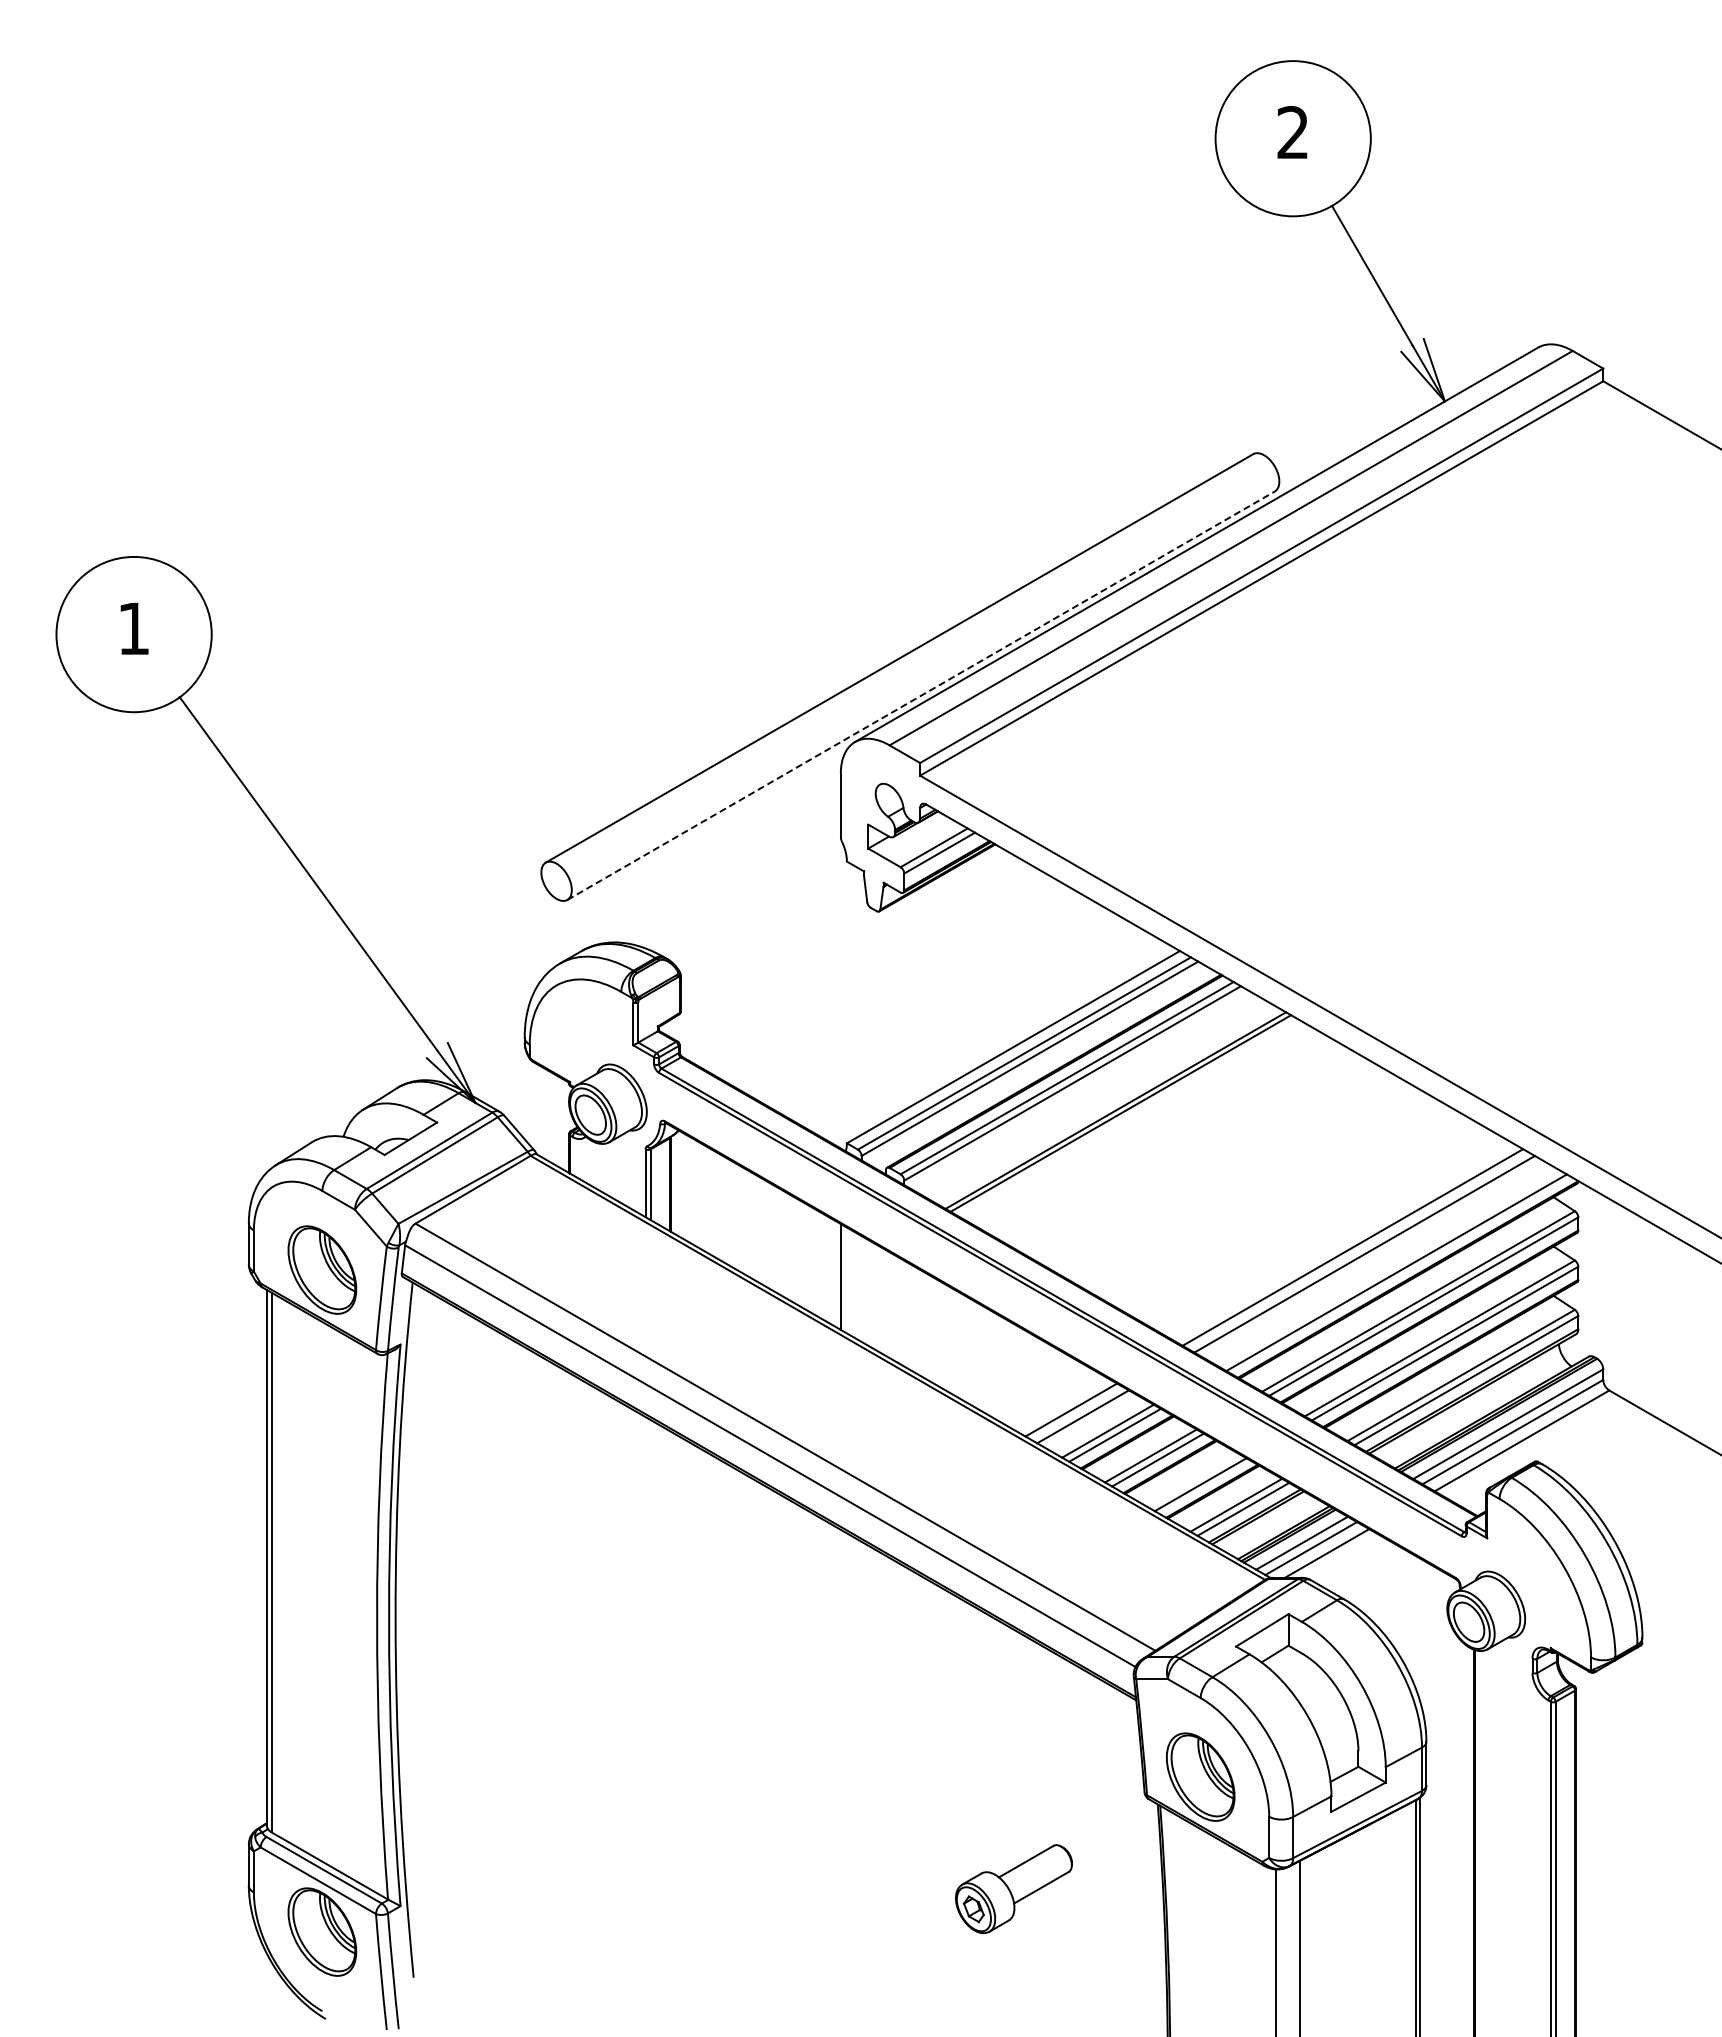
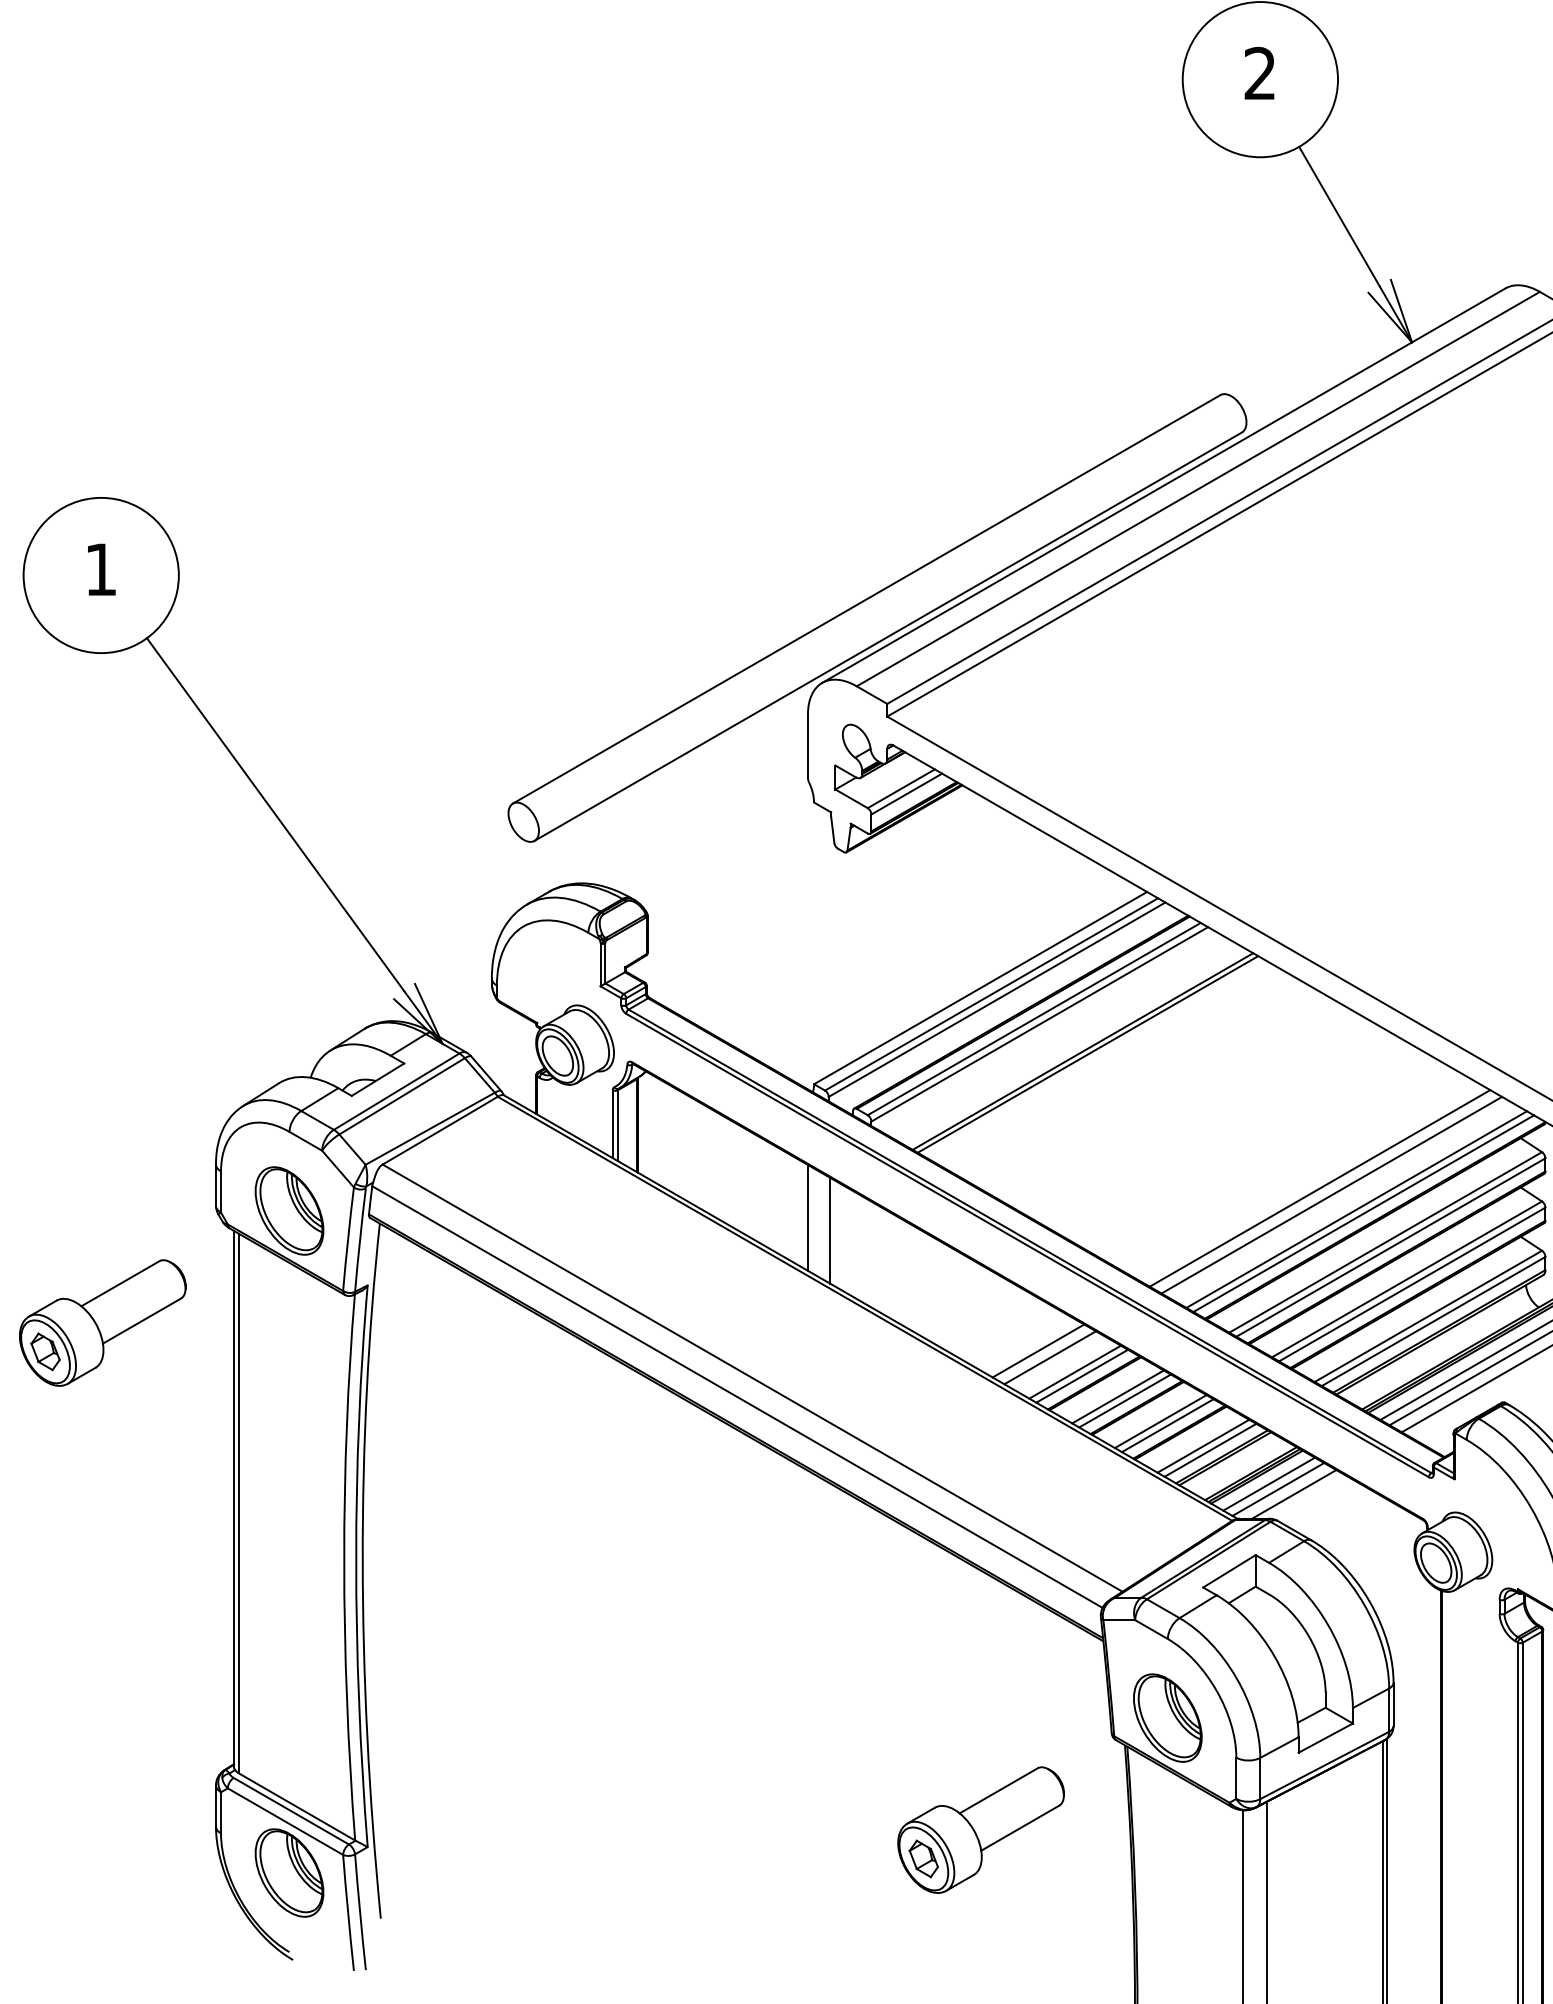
line: (921, 695) -> (888, 636), dashed -> solid
line: (1389, 1268) -> (1356, 1209), added
line: (862, 1289) -> (829, 1230), added
part: (135, 1381) -> (102, 1322), added
line: (1193, 1480) -> (1160, 1421), added
part: (1013, 1888) -> (980, 1829), size x1.43

